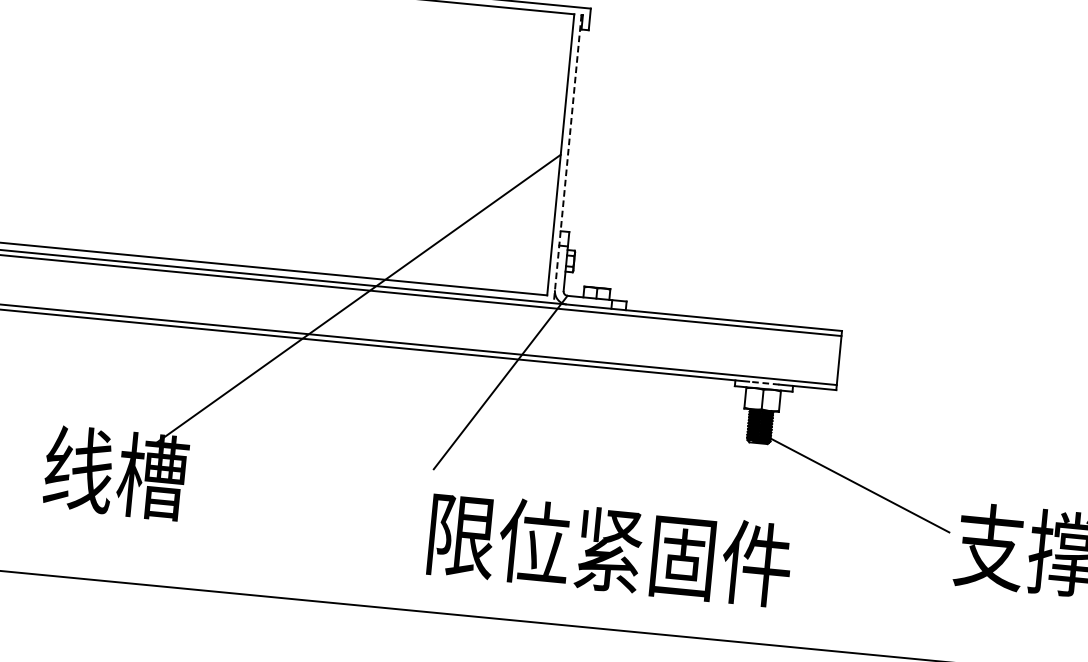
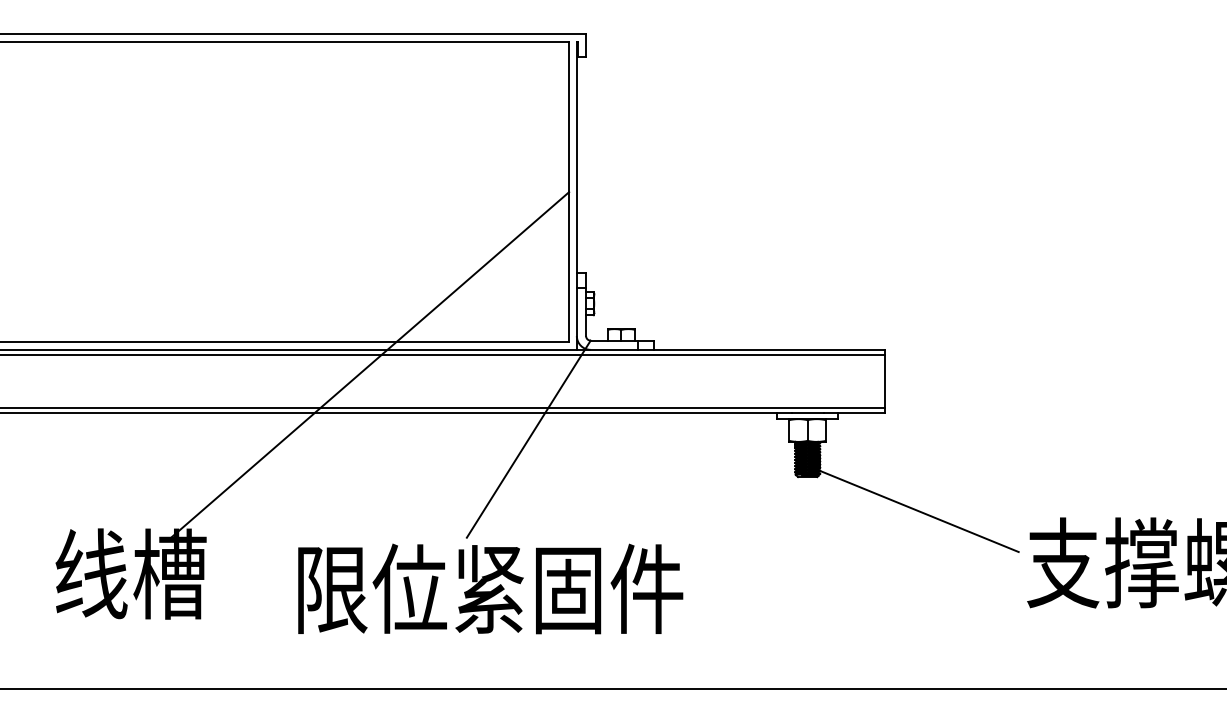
line: (567, 158) -> (576, 195), dashed -> solid
line: (764, 382) -> (807, 412), dashed -> solid
text: (610, 549) -> (490, 588), moved

